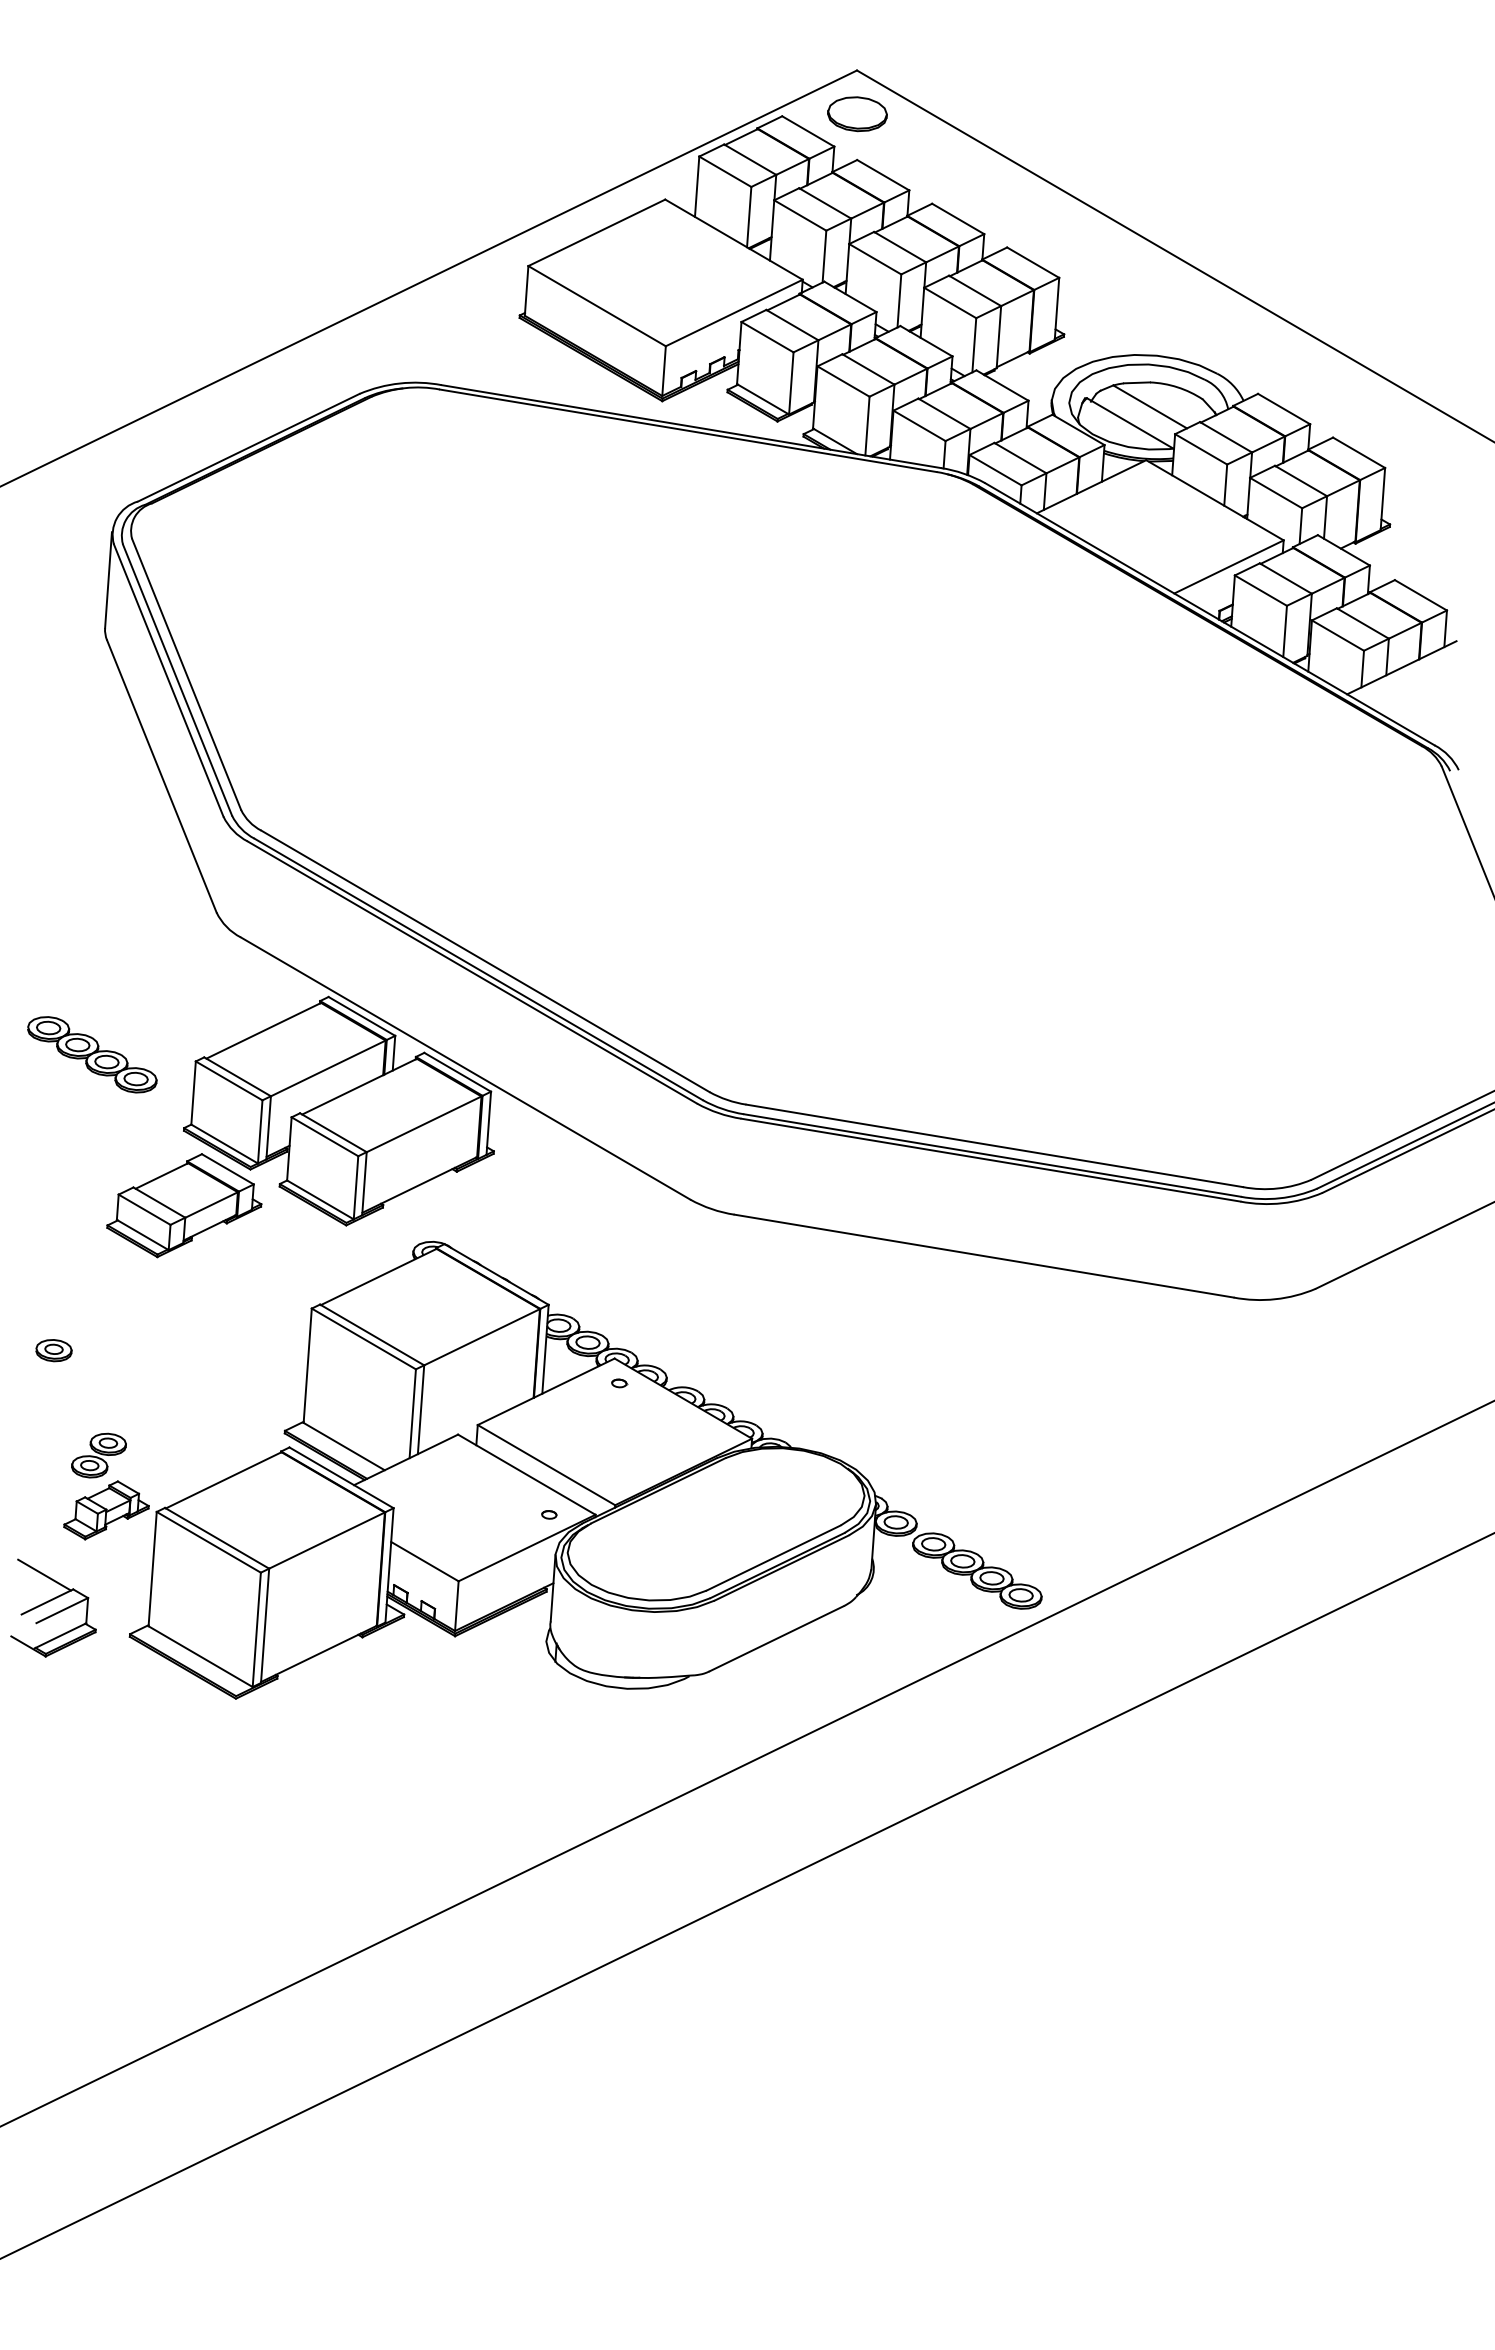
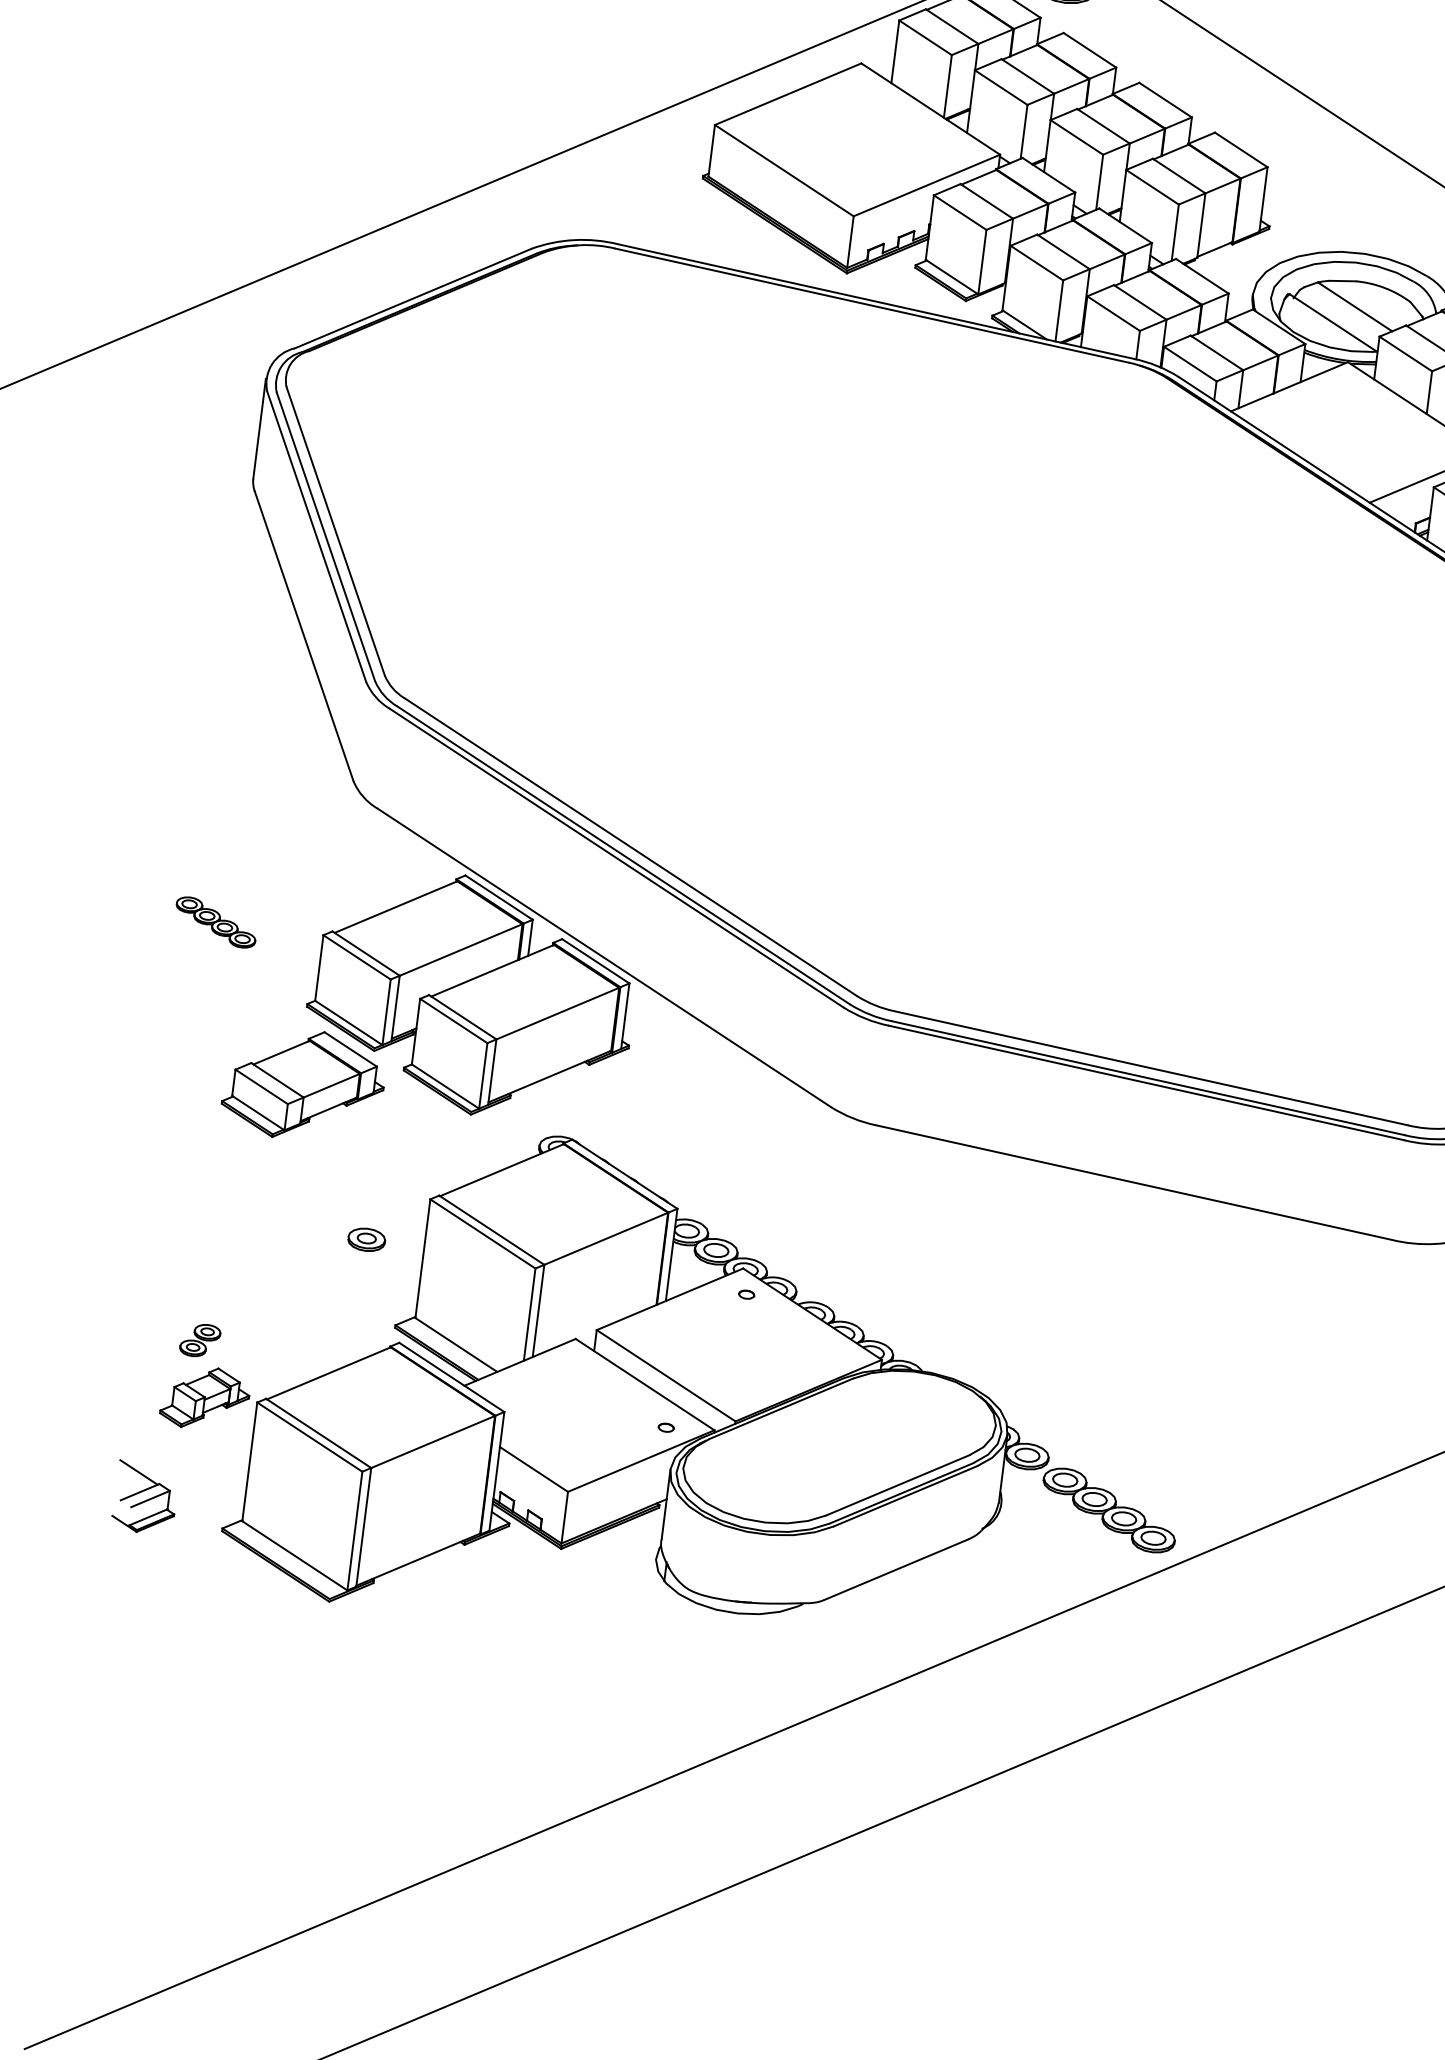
part: (92, 1054) -> (216, 922), size x0.6
part: (53, 1350) -> (366, 1239), moved
part: (98, 1455) -> (199, 1340), size x0.7
part: (53, 1607) -> (144, 1496), size x0.7

